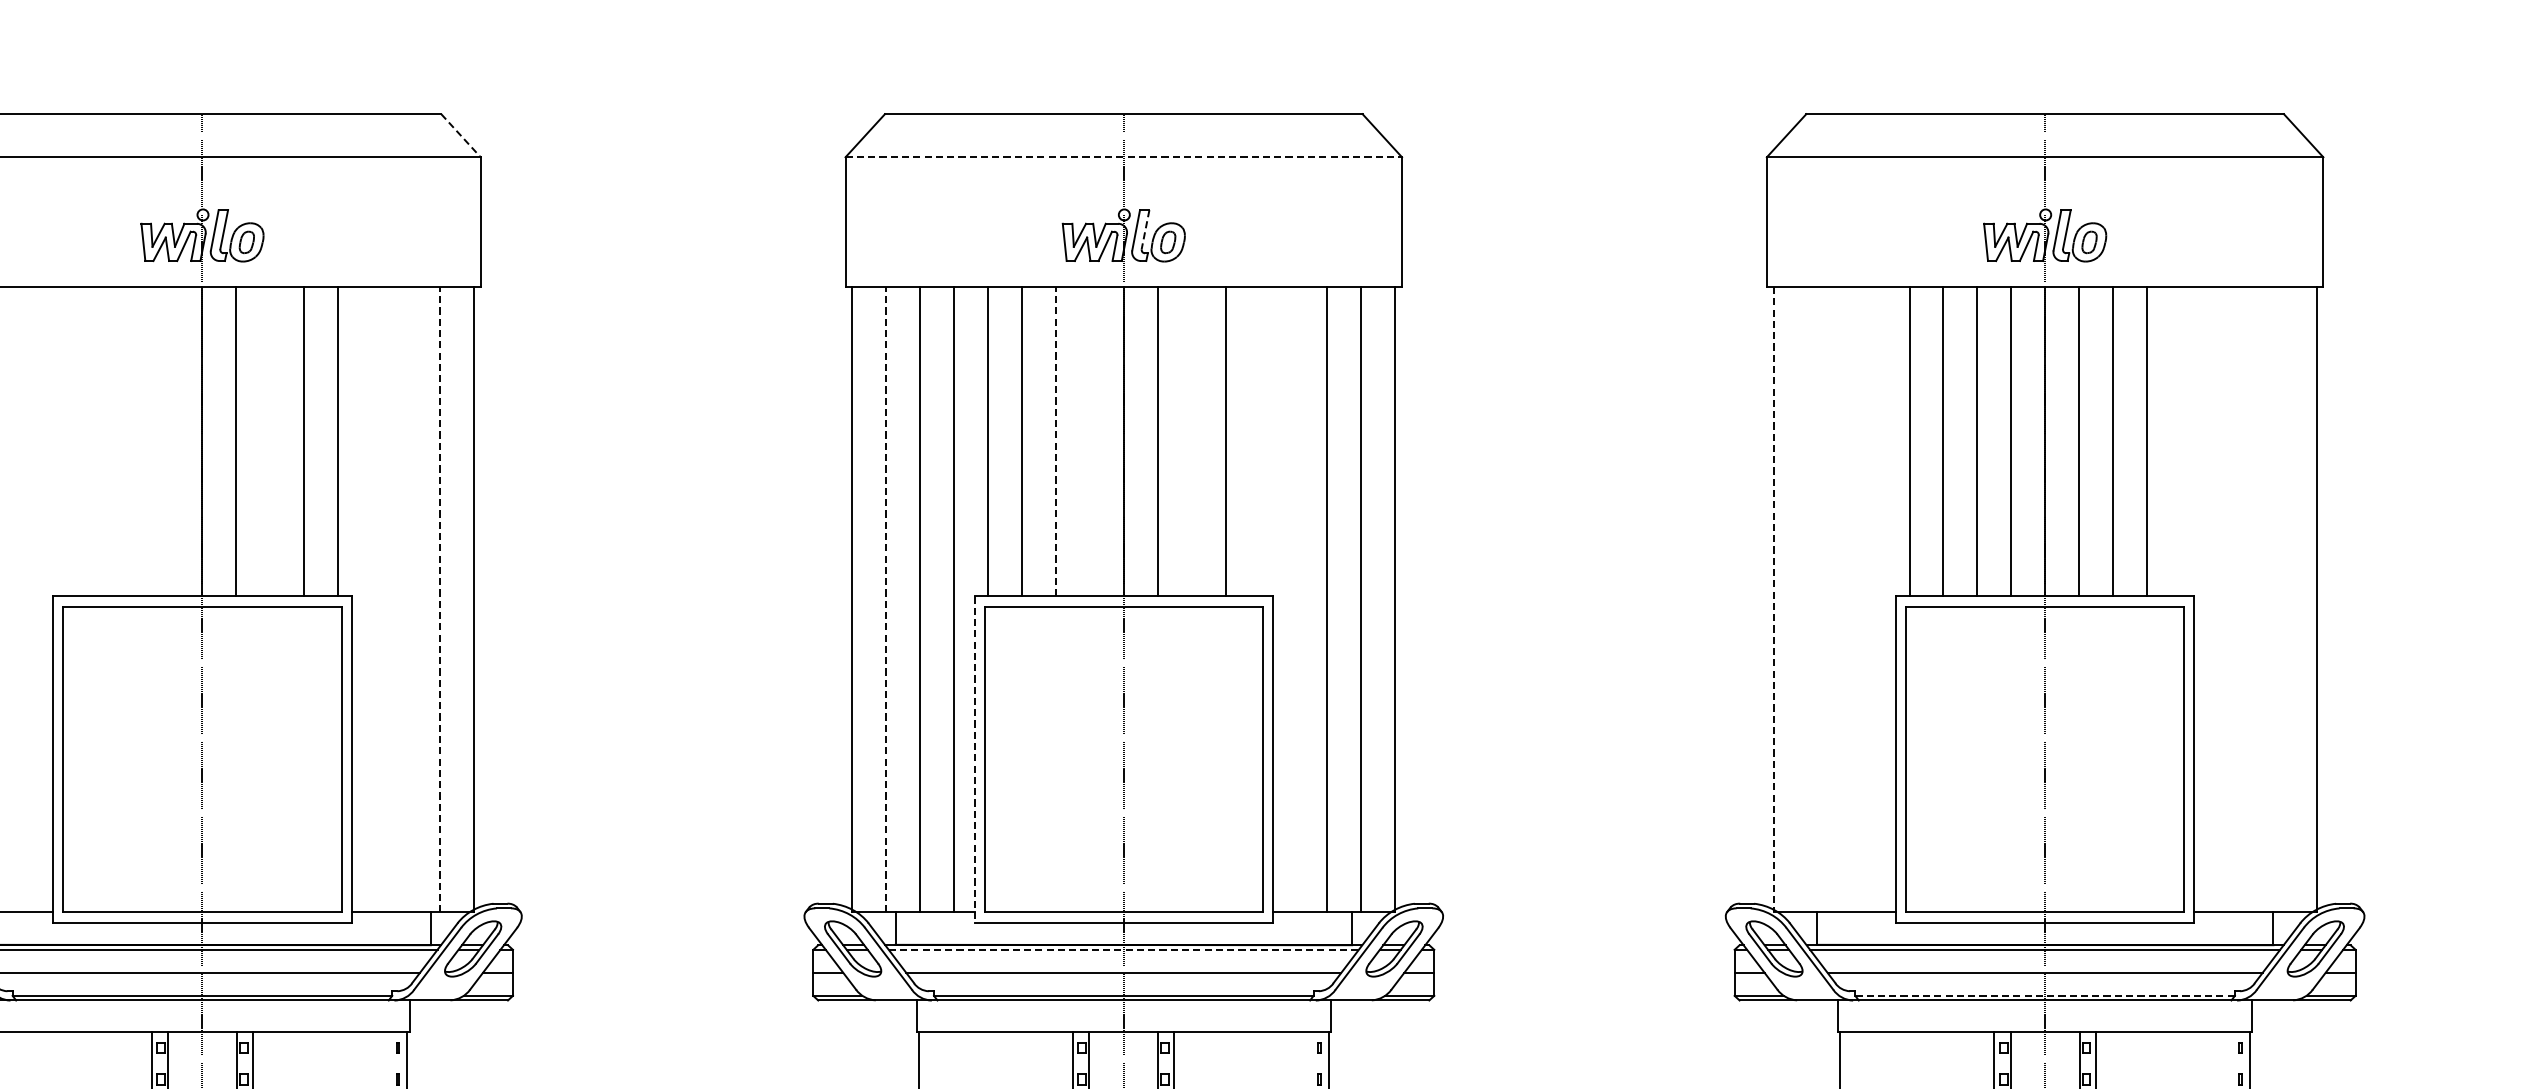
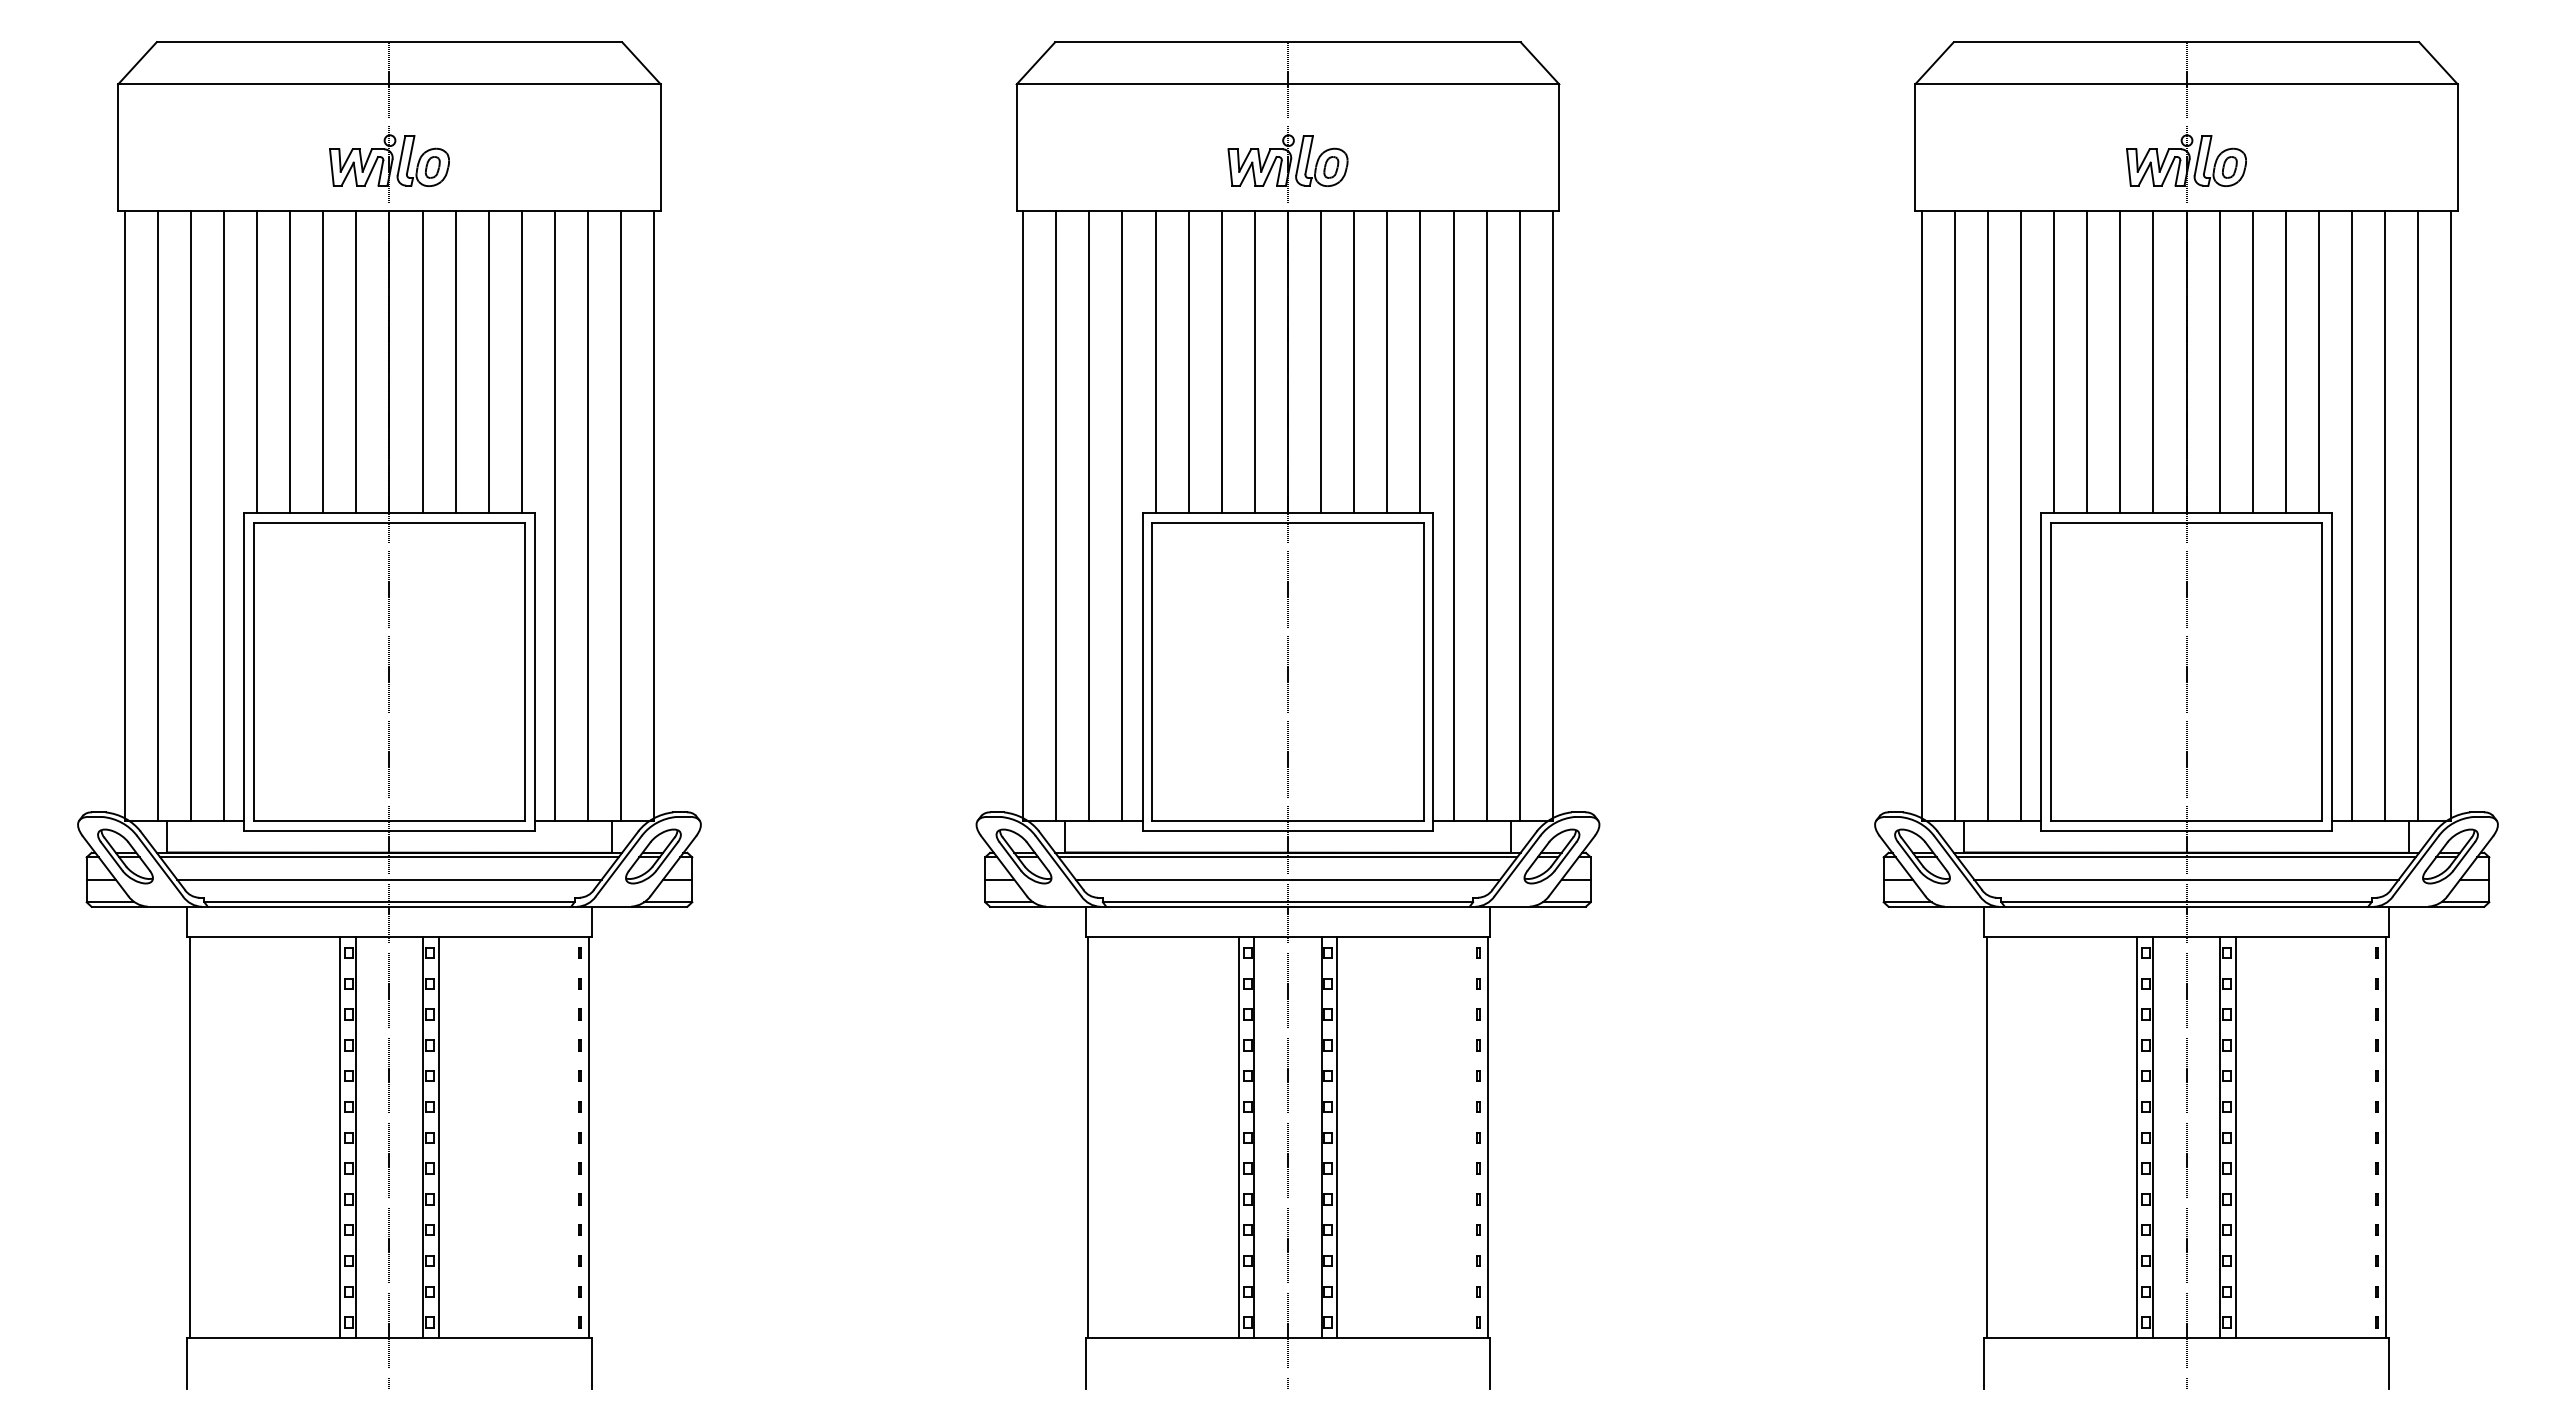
line: (460, 135) -> (641, 63), dashed -> solid
line: (1124, 157) -> (1288, 84), dashed -> solid
line: (1145, 230) -> (1309, 155), dashed -> solid
line: (67, 441) -> (257, 361), added
line: (100, 441) -> (290, 361), added
line: (134, 441) -> (323, 361), added
line: (168, 441) -> (356, 361), added
line: (270, 441) -> (455, 361), added
line: (1055, 441) -> (1221, 361), dashed -> solid
line: (1089, 441) -> (1254, 361), added
line: (1191, 441) -> (1354, 361), added
line: (1259, 441) -> (1420, 361), added
line: (2180, 441) -> (2318, 361), added
line: (32, 599) -> (223, 515), added
line: (371, 599) -> (554, 515), added
line: (406, 599) -> (588, 515), added
line: (440, 599) -> (621, 515), dashed -> solid
line: (886, 599) -> (1056, 515), dashed -> solid
line: (1293, 599) -> (1453, 515), added
line: (1773, 599) -> (1921, 515), dashed -> solid
line: (1807, 599) -> (1954, 515), added
line: (1841, 599) -> (1987, 515), added
line: (1875, 599) -> (2021, 515), added
line: (2215, 599) -> (2352, 515), added
line: (2249, 599) -> (2385, 515), added
line: (2283, 599) -> (2418, 515), added
line: (974, 760) -> (1142, 672), dashed -> solid
line: (1124, 949) -> (1288, 857), dashed -> solid
line: (2046, 996) -> (2187, 902), dashed -> solid

